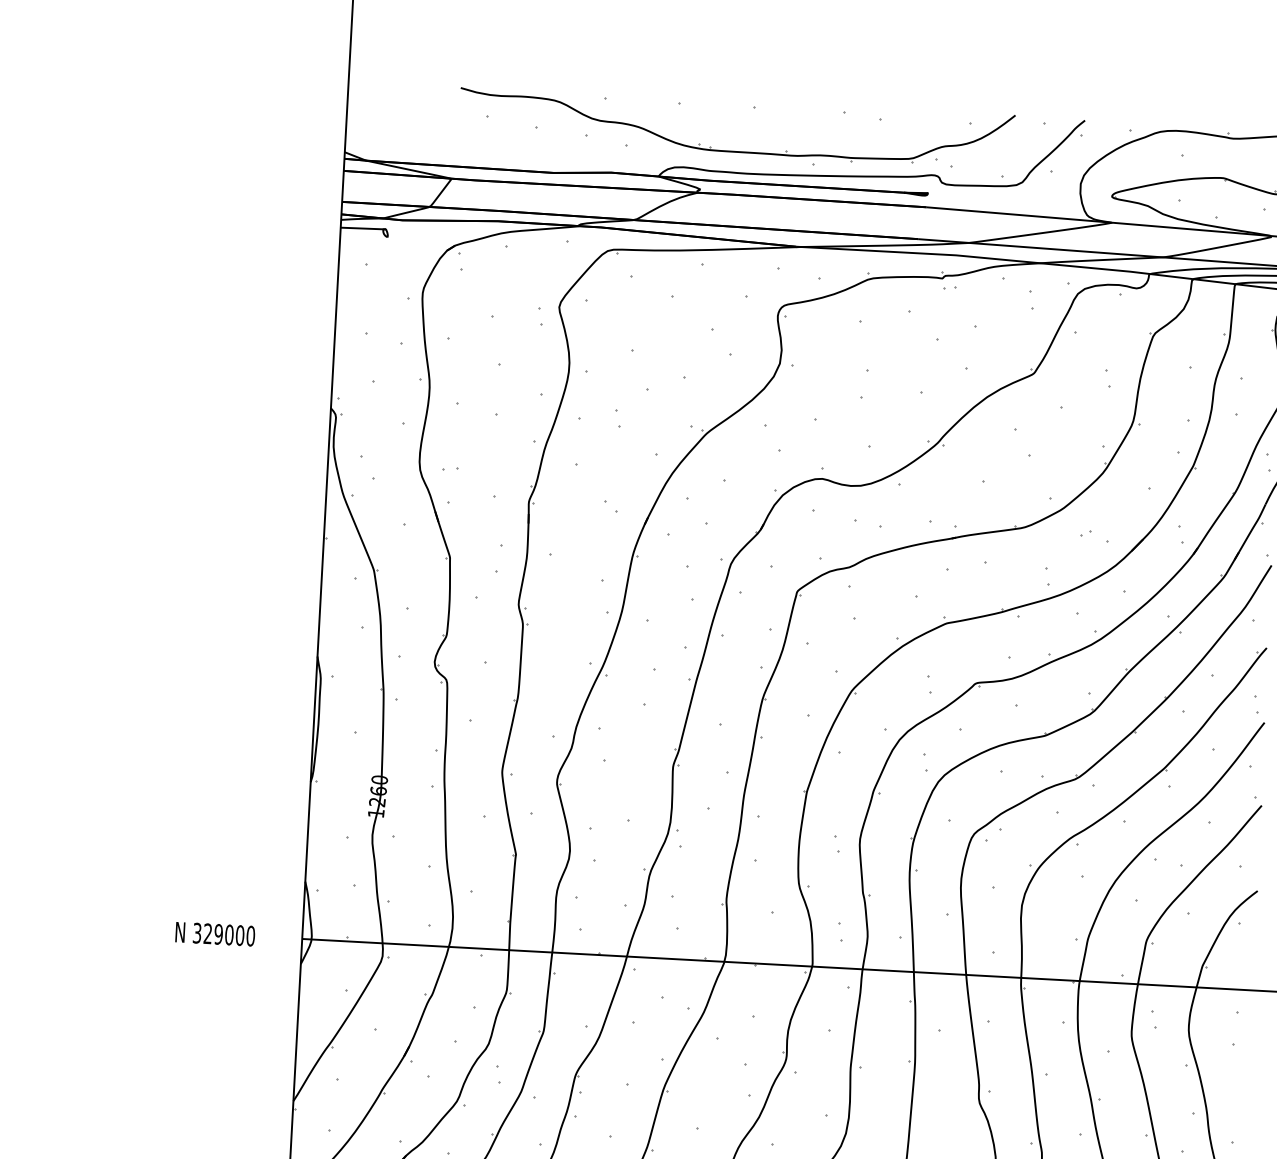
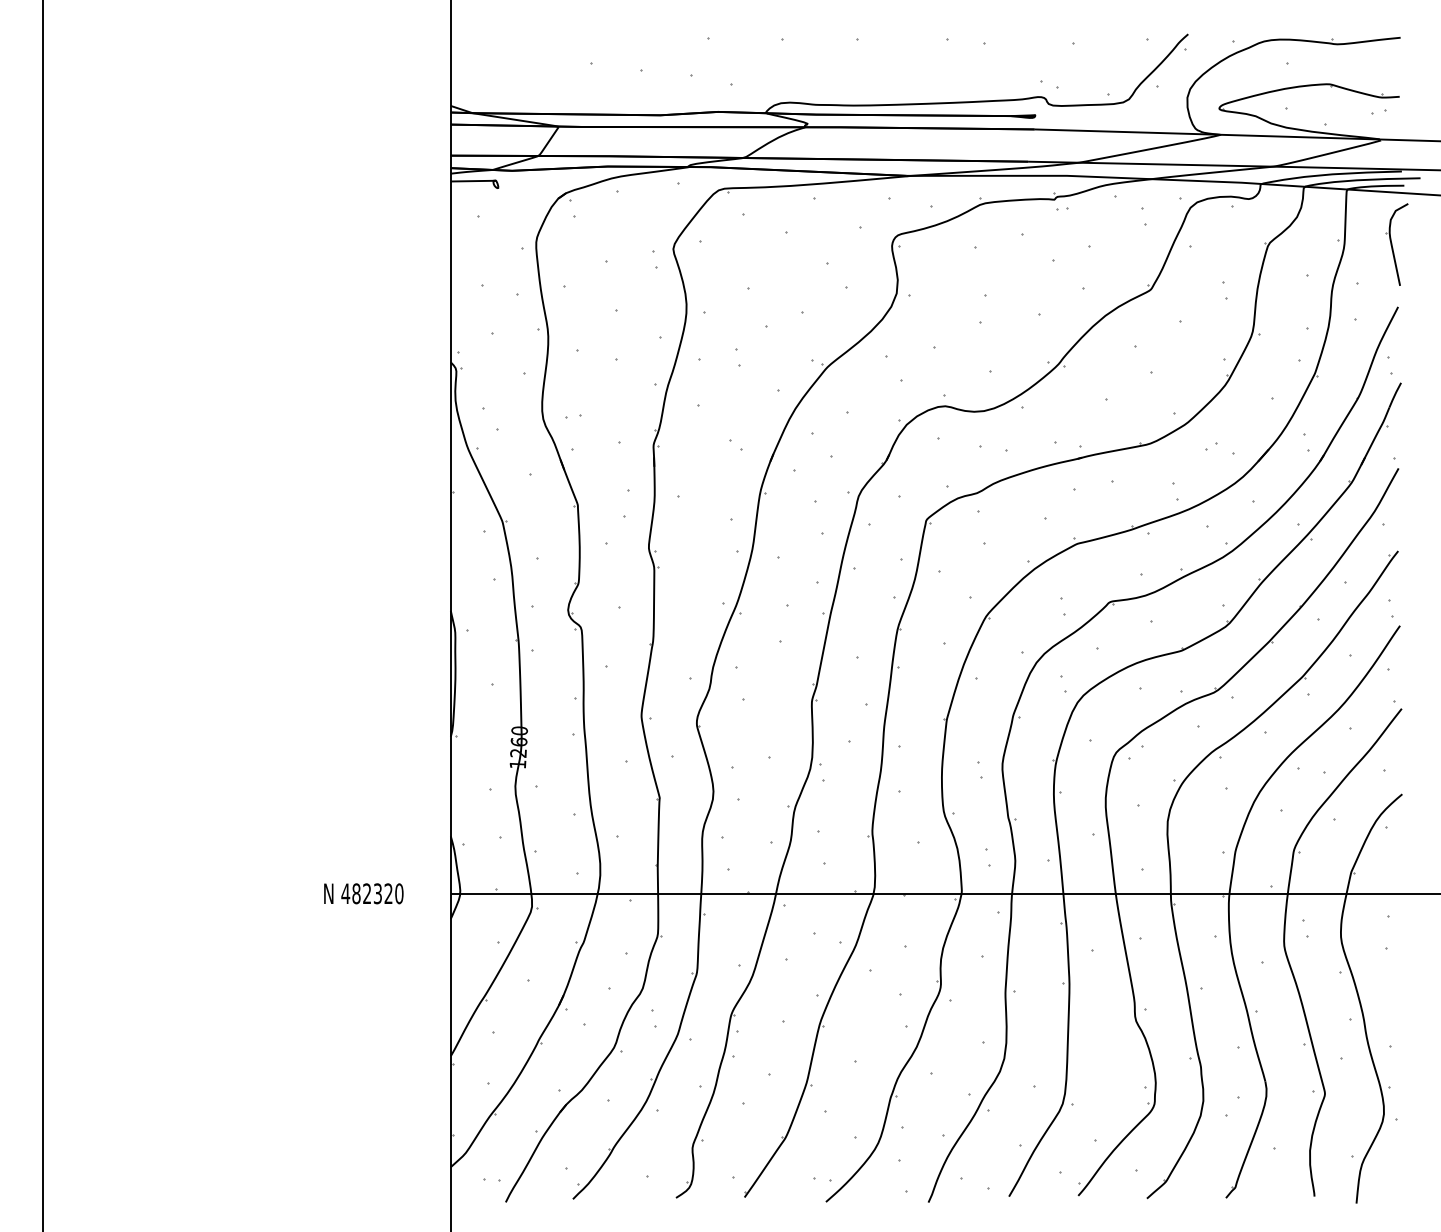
part: (735, 150) -> (840, 83), removed
text: (218, 934) -> (366, 893), 329000 -> 482320

